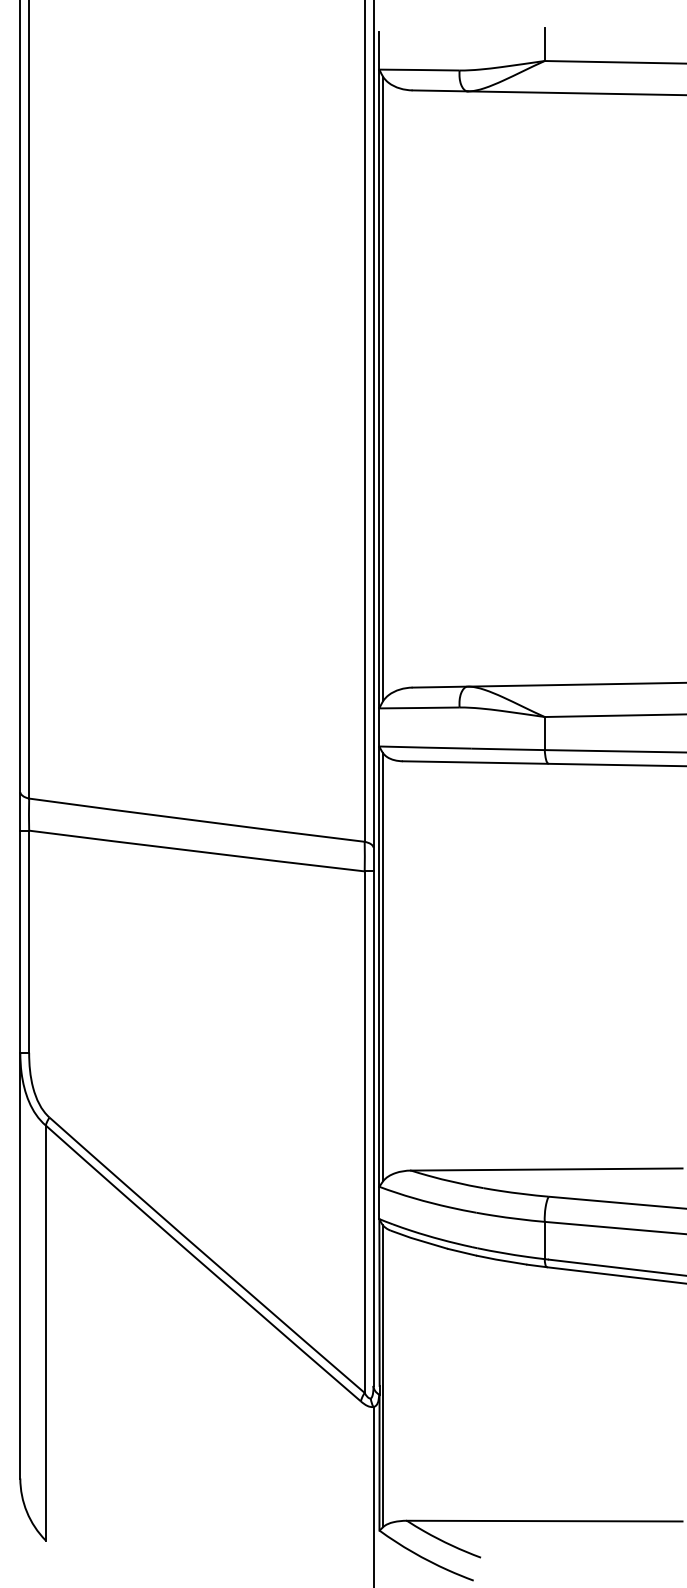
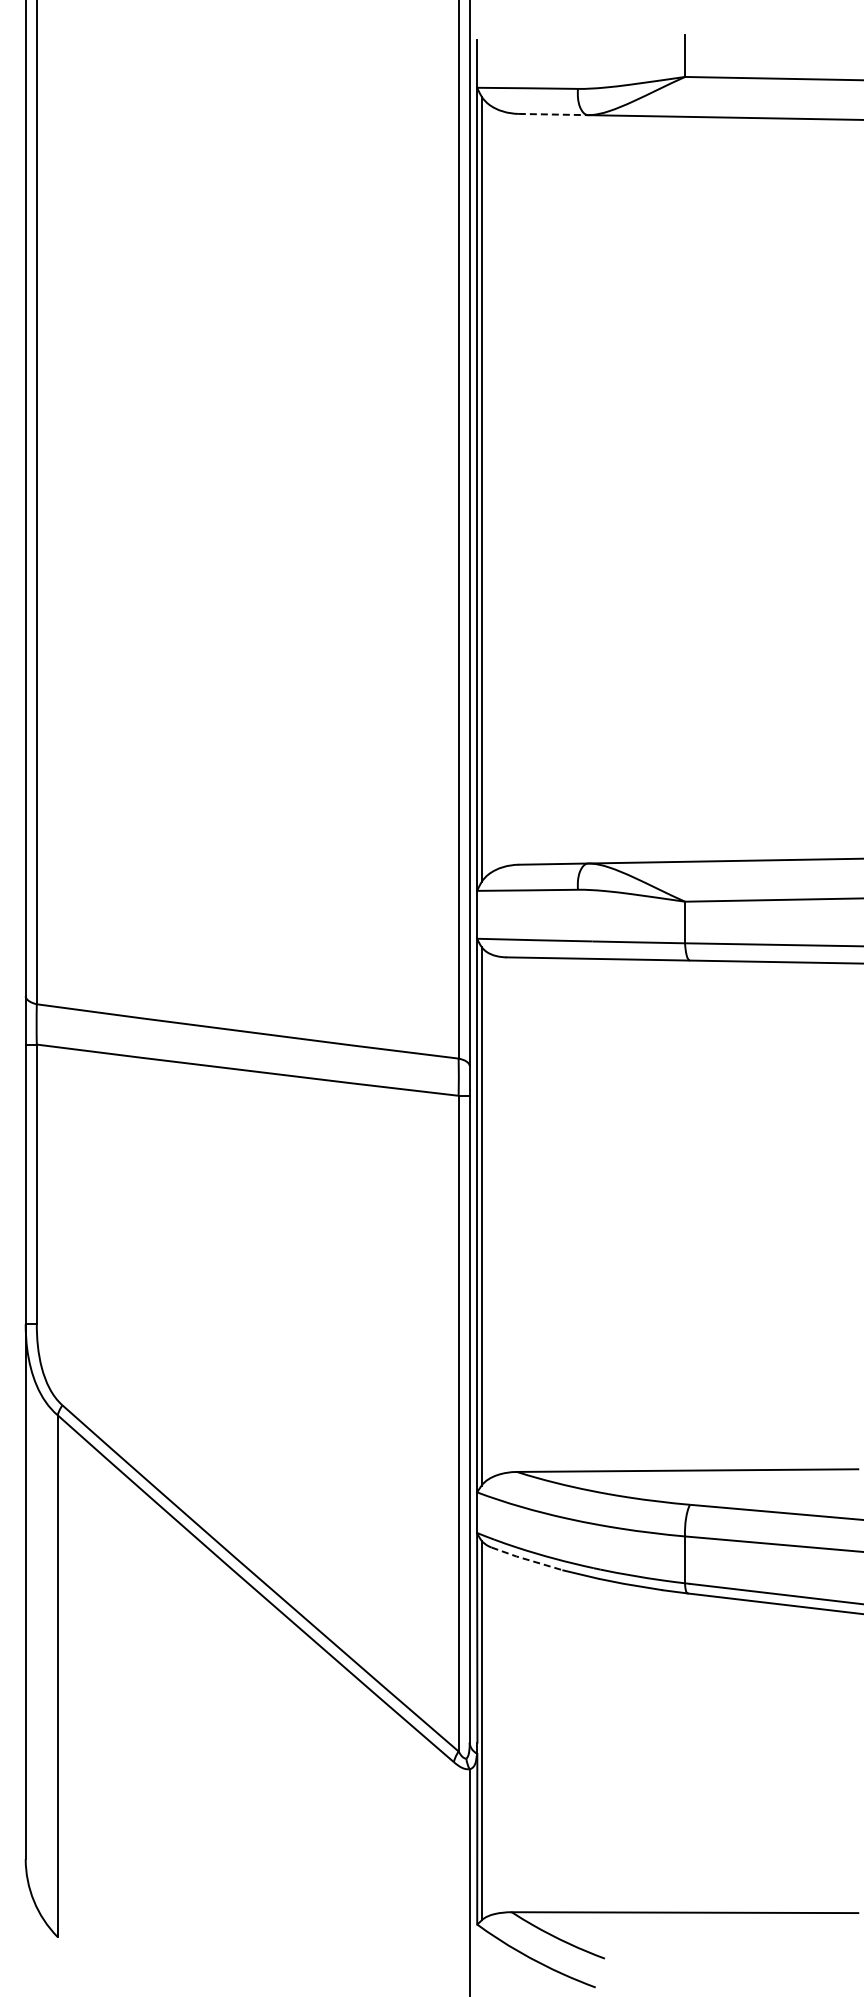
line: (440, 90) -> (553, 114), solid -> dashed
line: (419, 1240) -> (527, 1559), solid -> dashed

